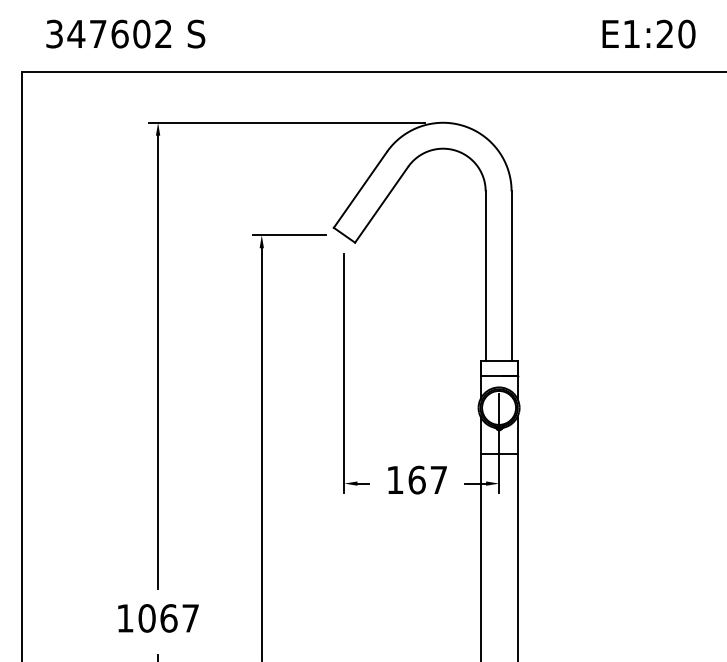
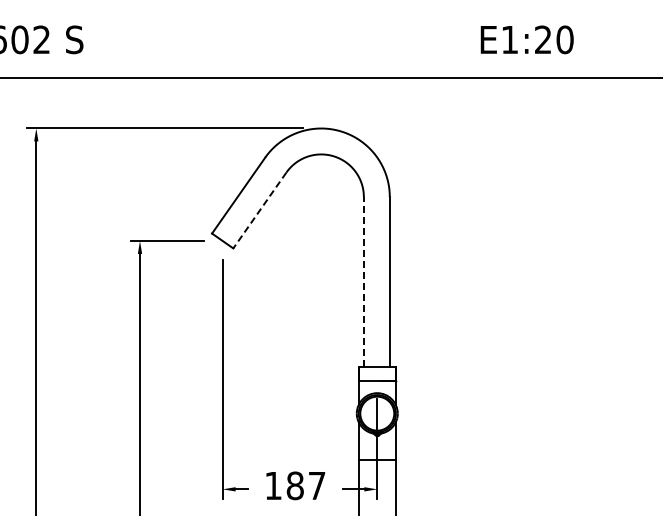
line: (381, 205) -> (259, 211), solid -> dashed
line: (485, 276) -> (363, 282), solid -> dashed
text: (416, 479) -> (294, 485), 167 -> 187

